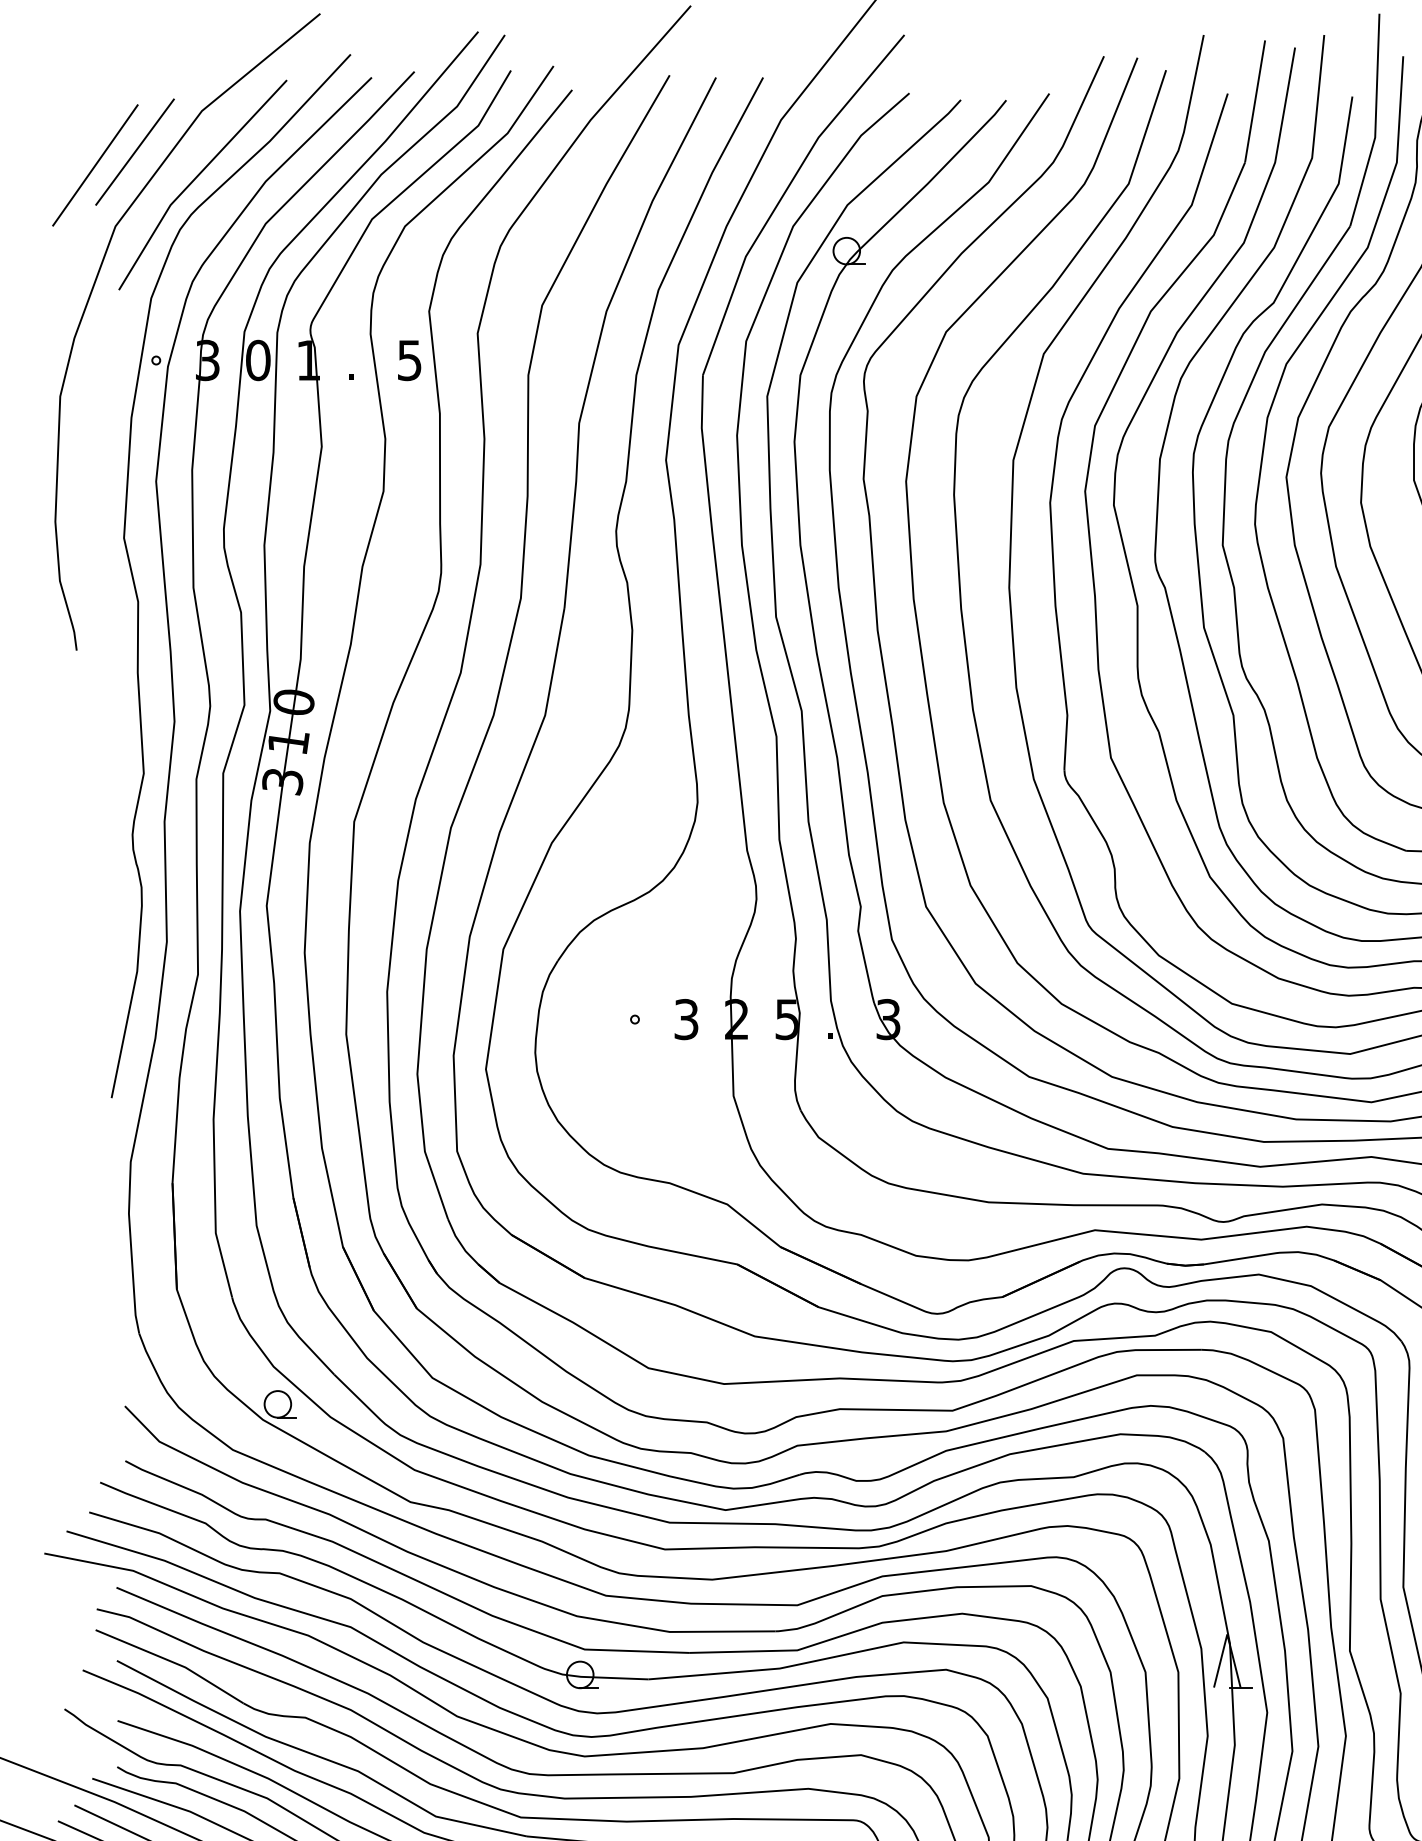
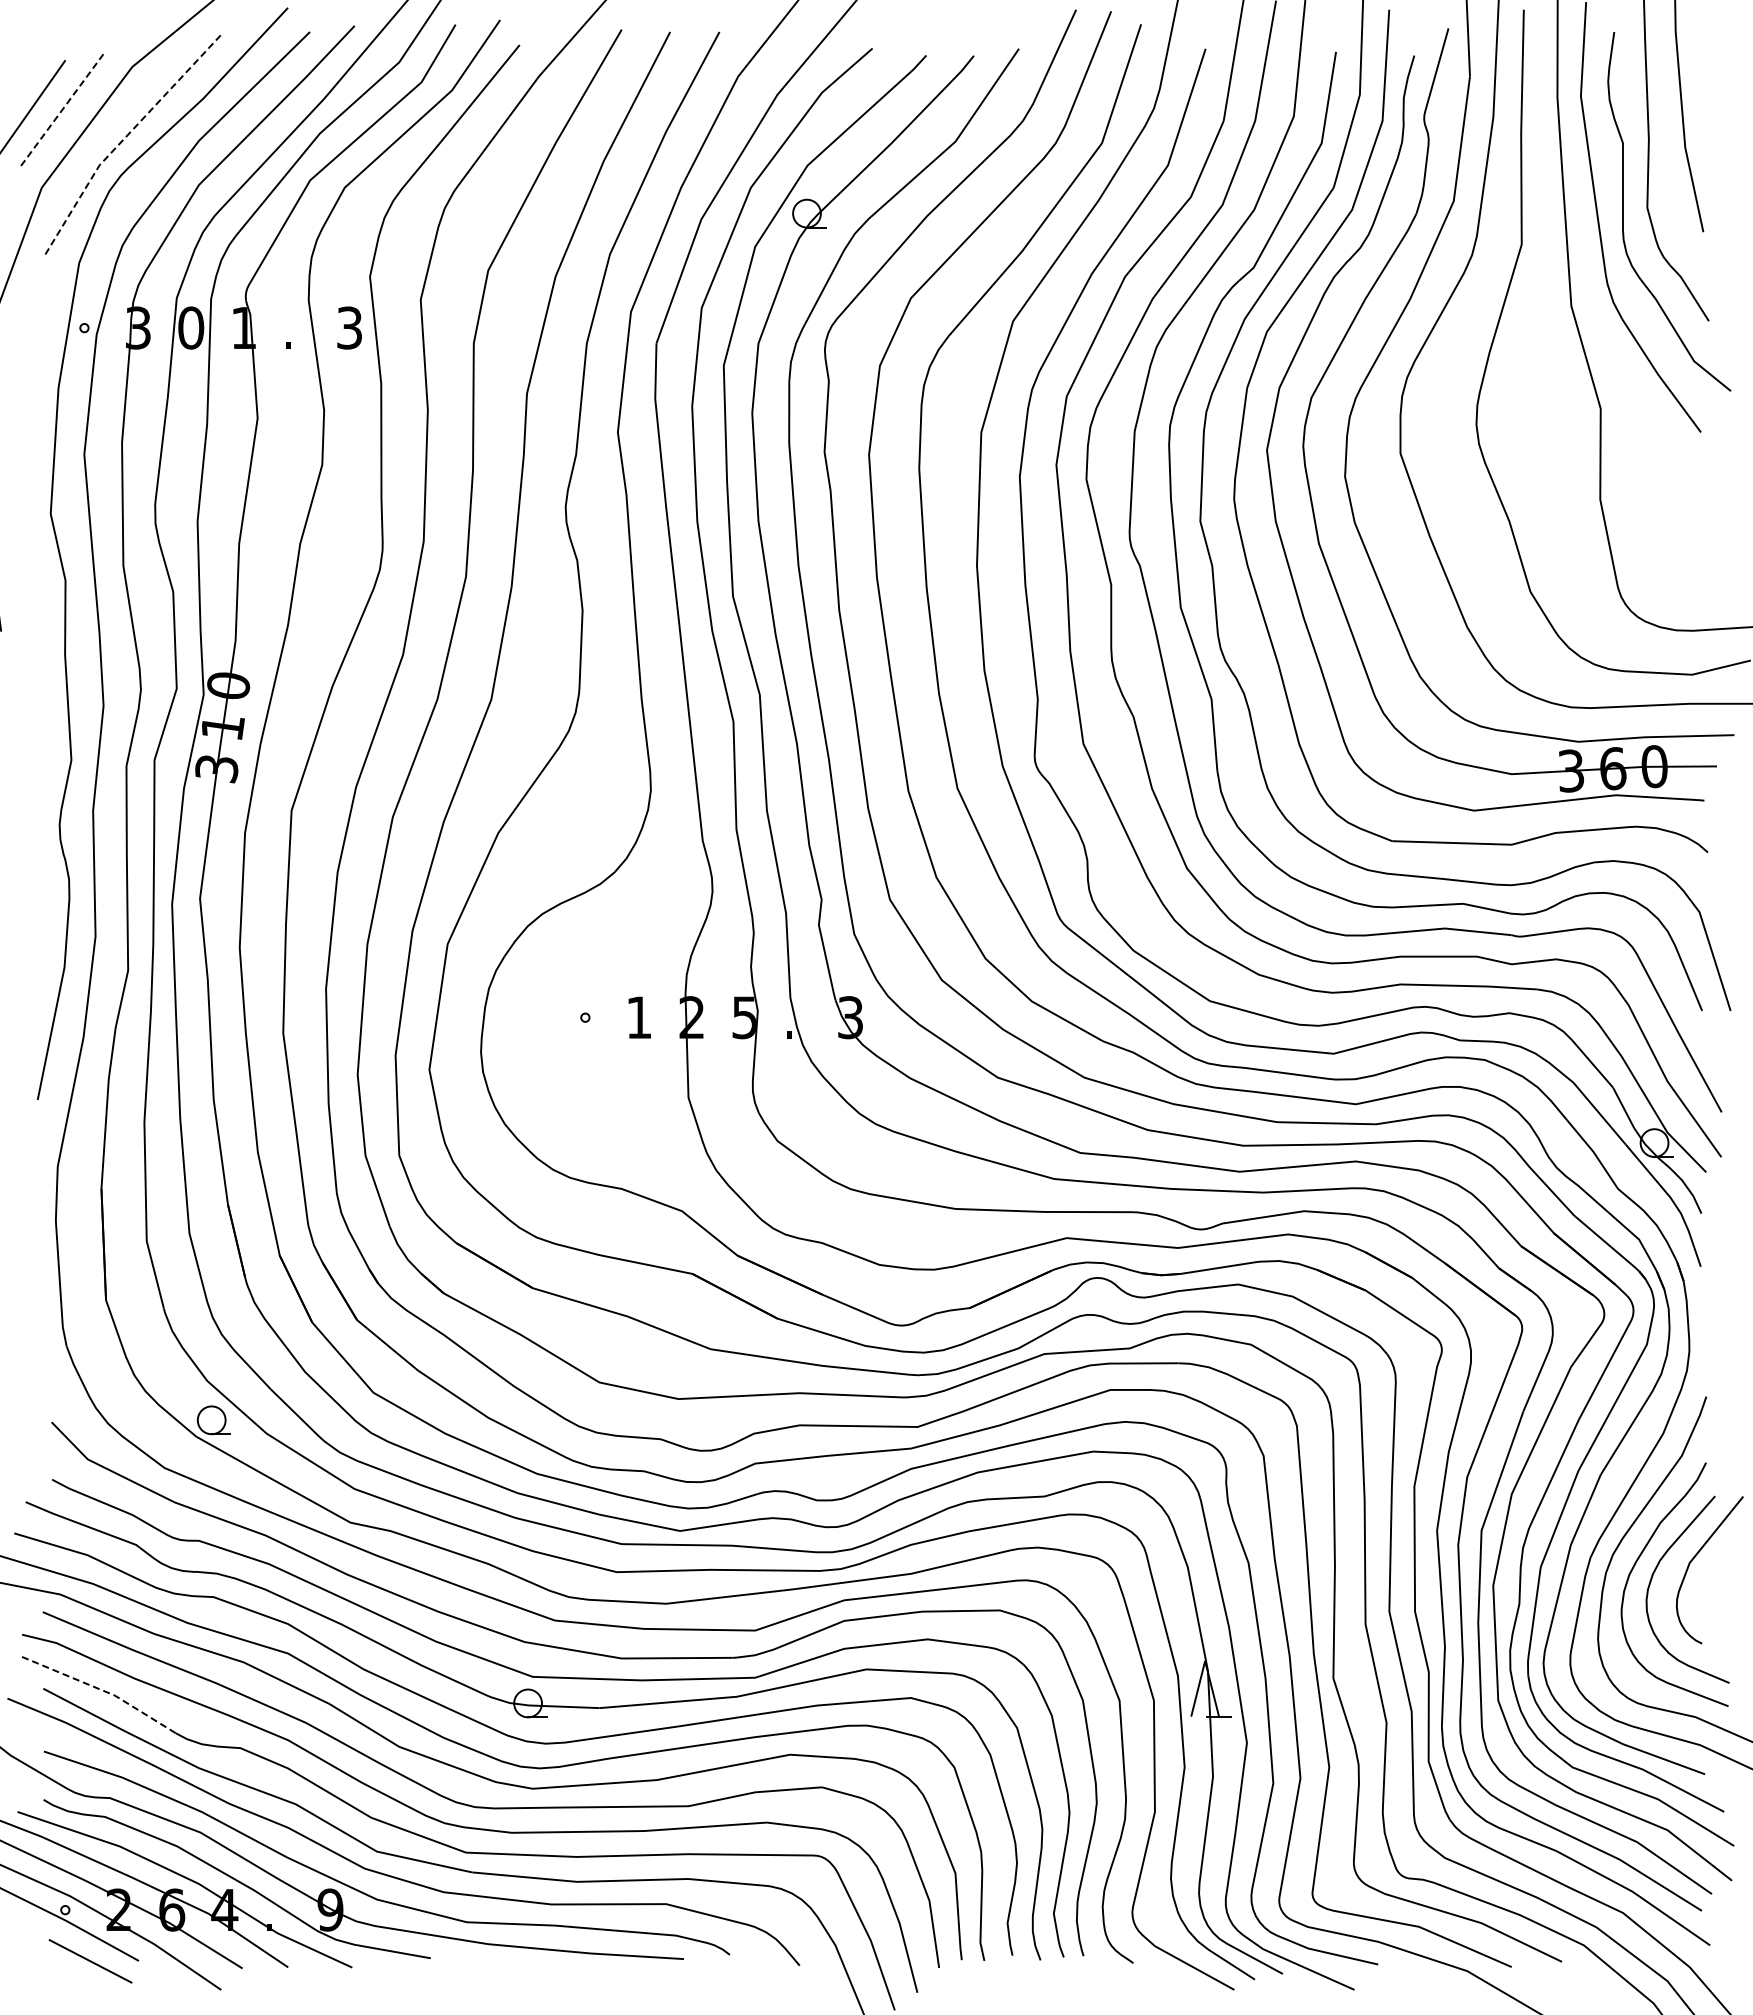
line: (135, 151) -> (62, 109), solid -> dashed
line: (194, 179) -> (124, 138), solid -> dashed
text: (409, 359) -> (349, 327), 5 -> 3
text: (686, 1019) -> (639, 1017), 3 -> 1
line: (172, 1661) -> (101, 1689), solid -> dashed

